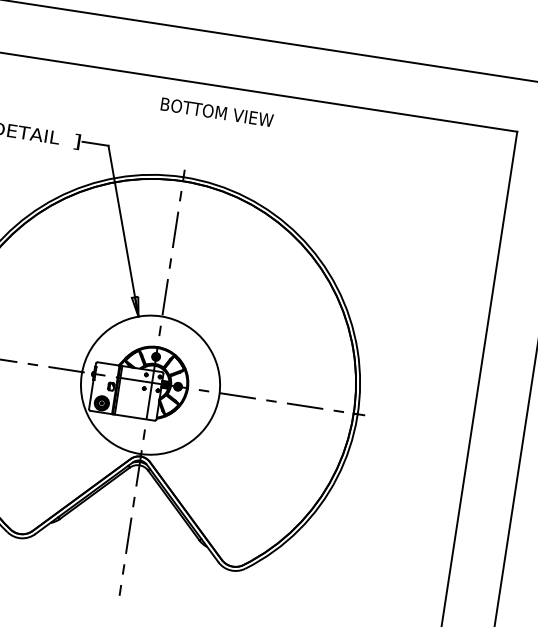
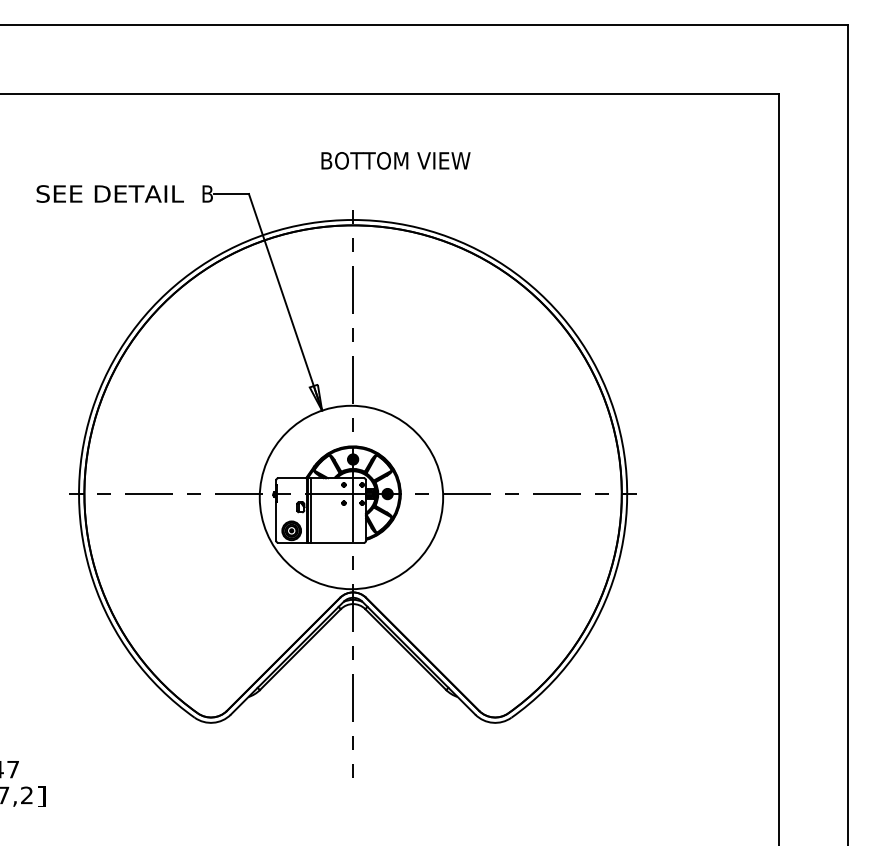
text: (216, 112) -> (395, 160), moved
text: (77, 142) -> (207, 195), ] -> B

